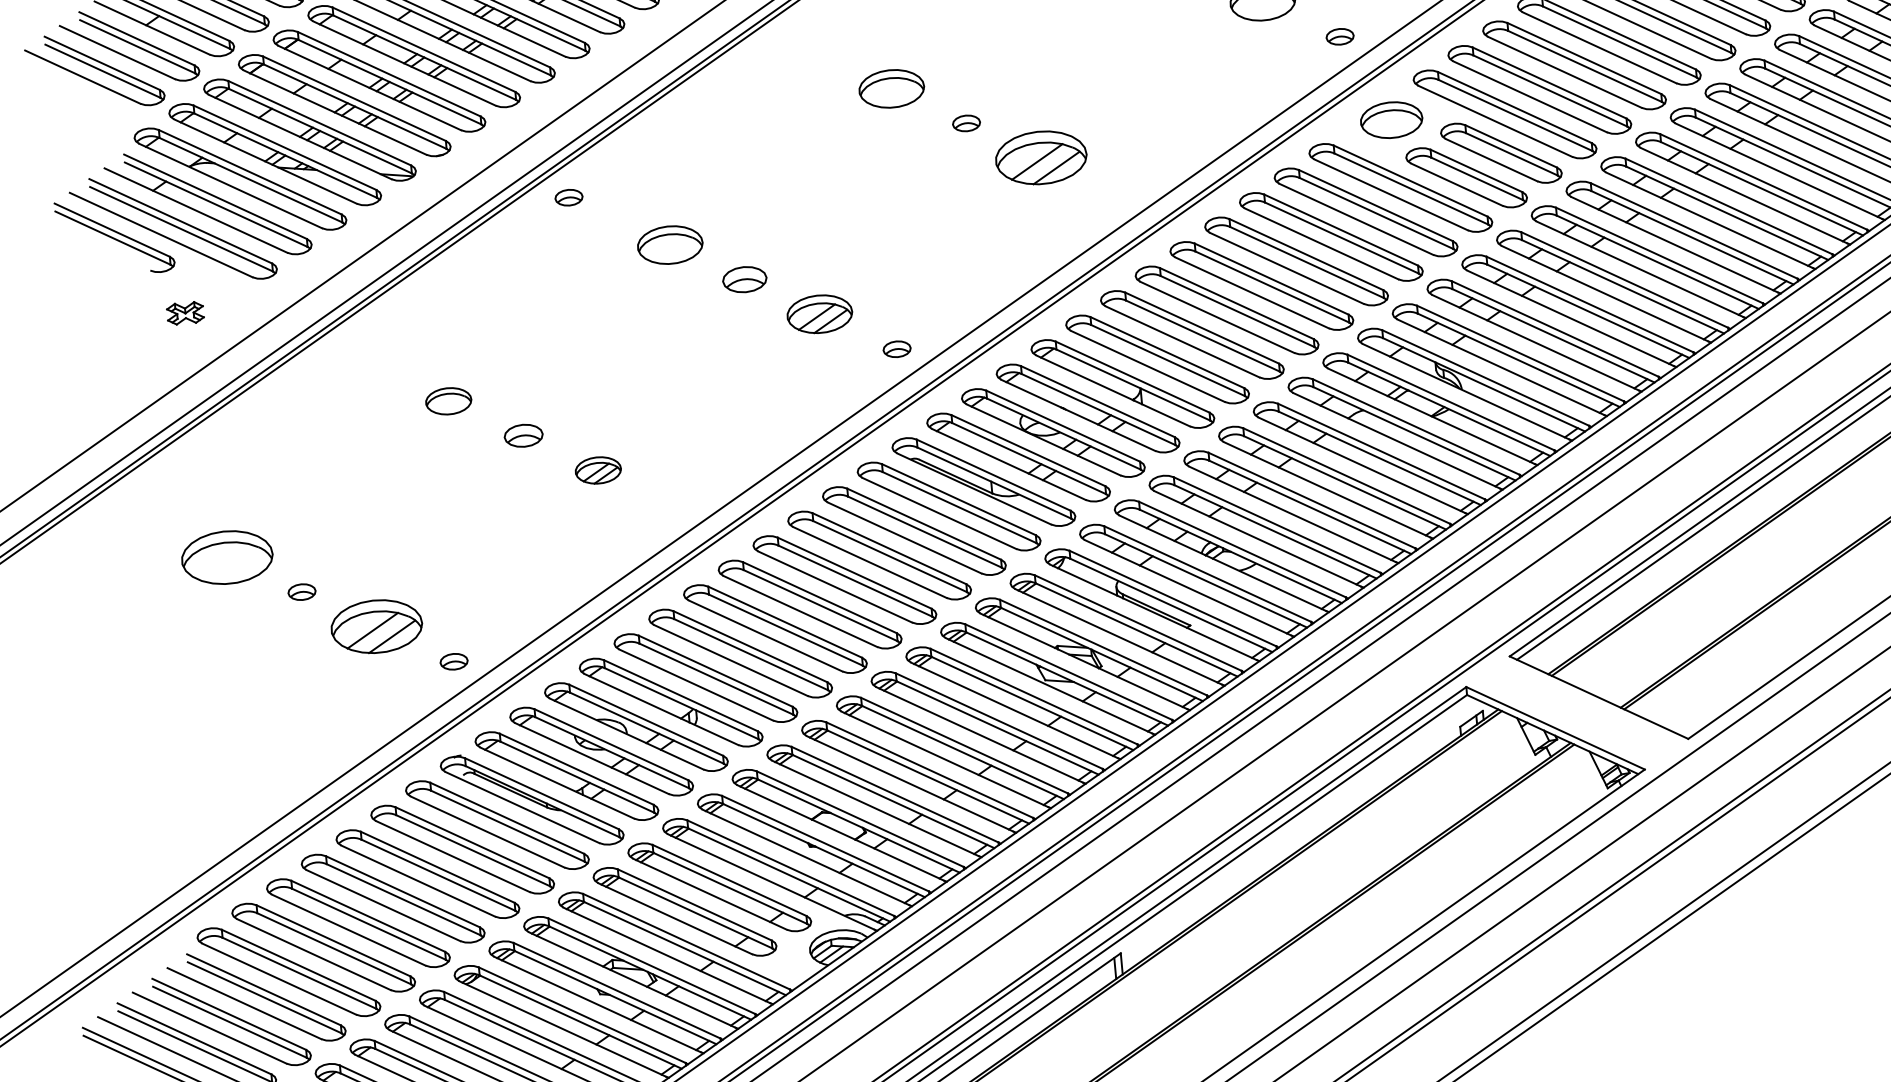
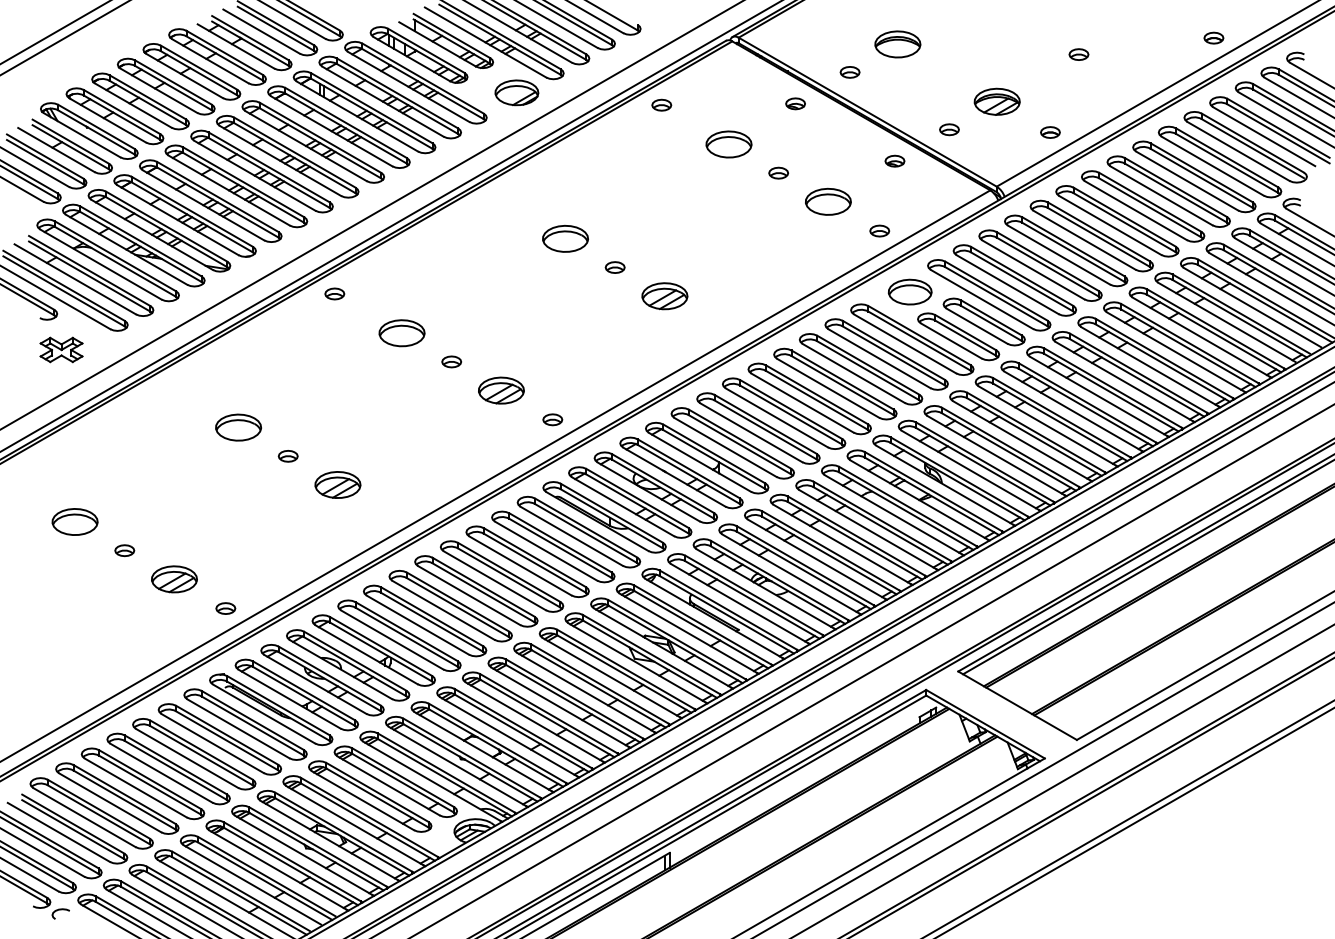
part: (1040, 158) -> (664, 296), size x0.71
part: (744, 279) -> (451, 361), size x0.62
part: (185, 312) -> (61, 349), size x1.67
part: (448, 401) -> (238, 427), size x1.43
part: (522, 436) -> (287, 456), size x0.71
part: (597, 469) -> (337, 484), size x1.43
part: (226, 556) -> (74, 521), size x0.71
part: (376, 626) -> (174, 579), size x0.71

